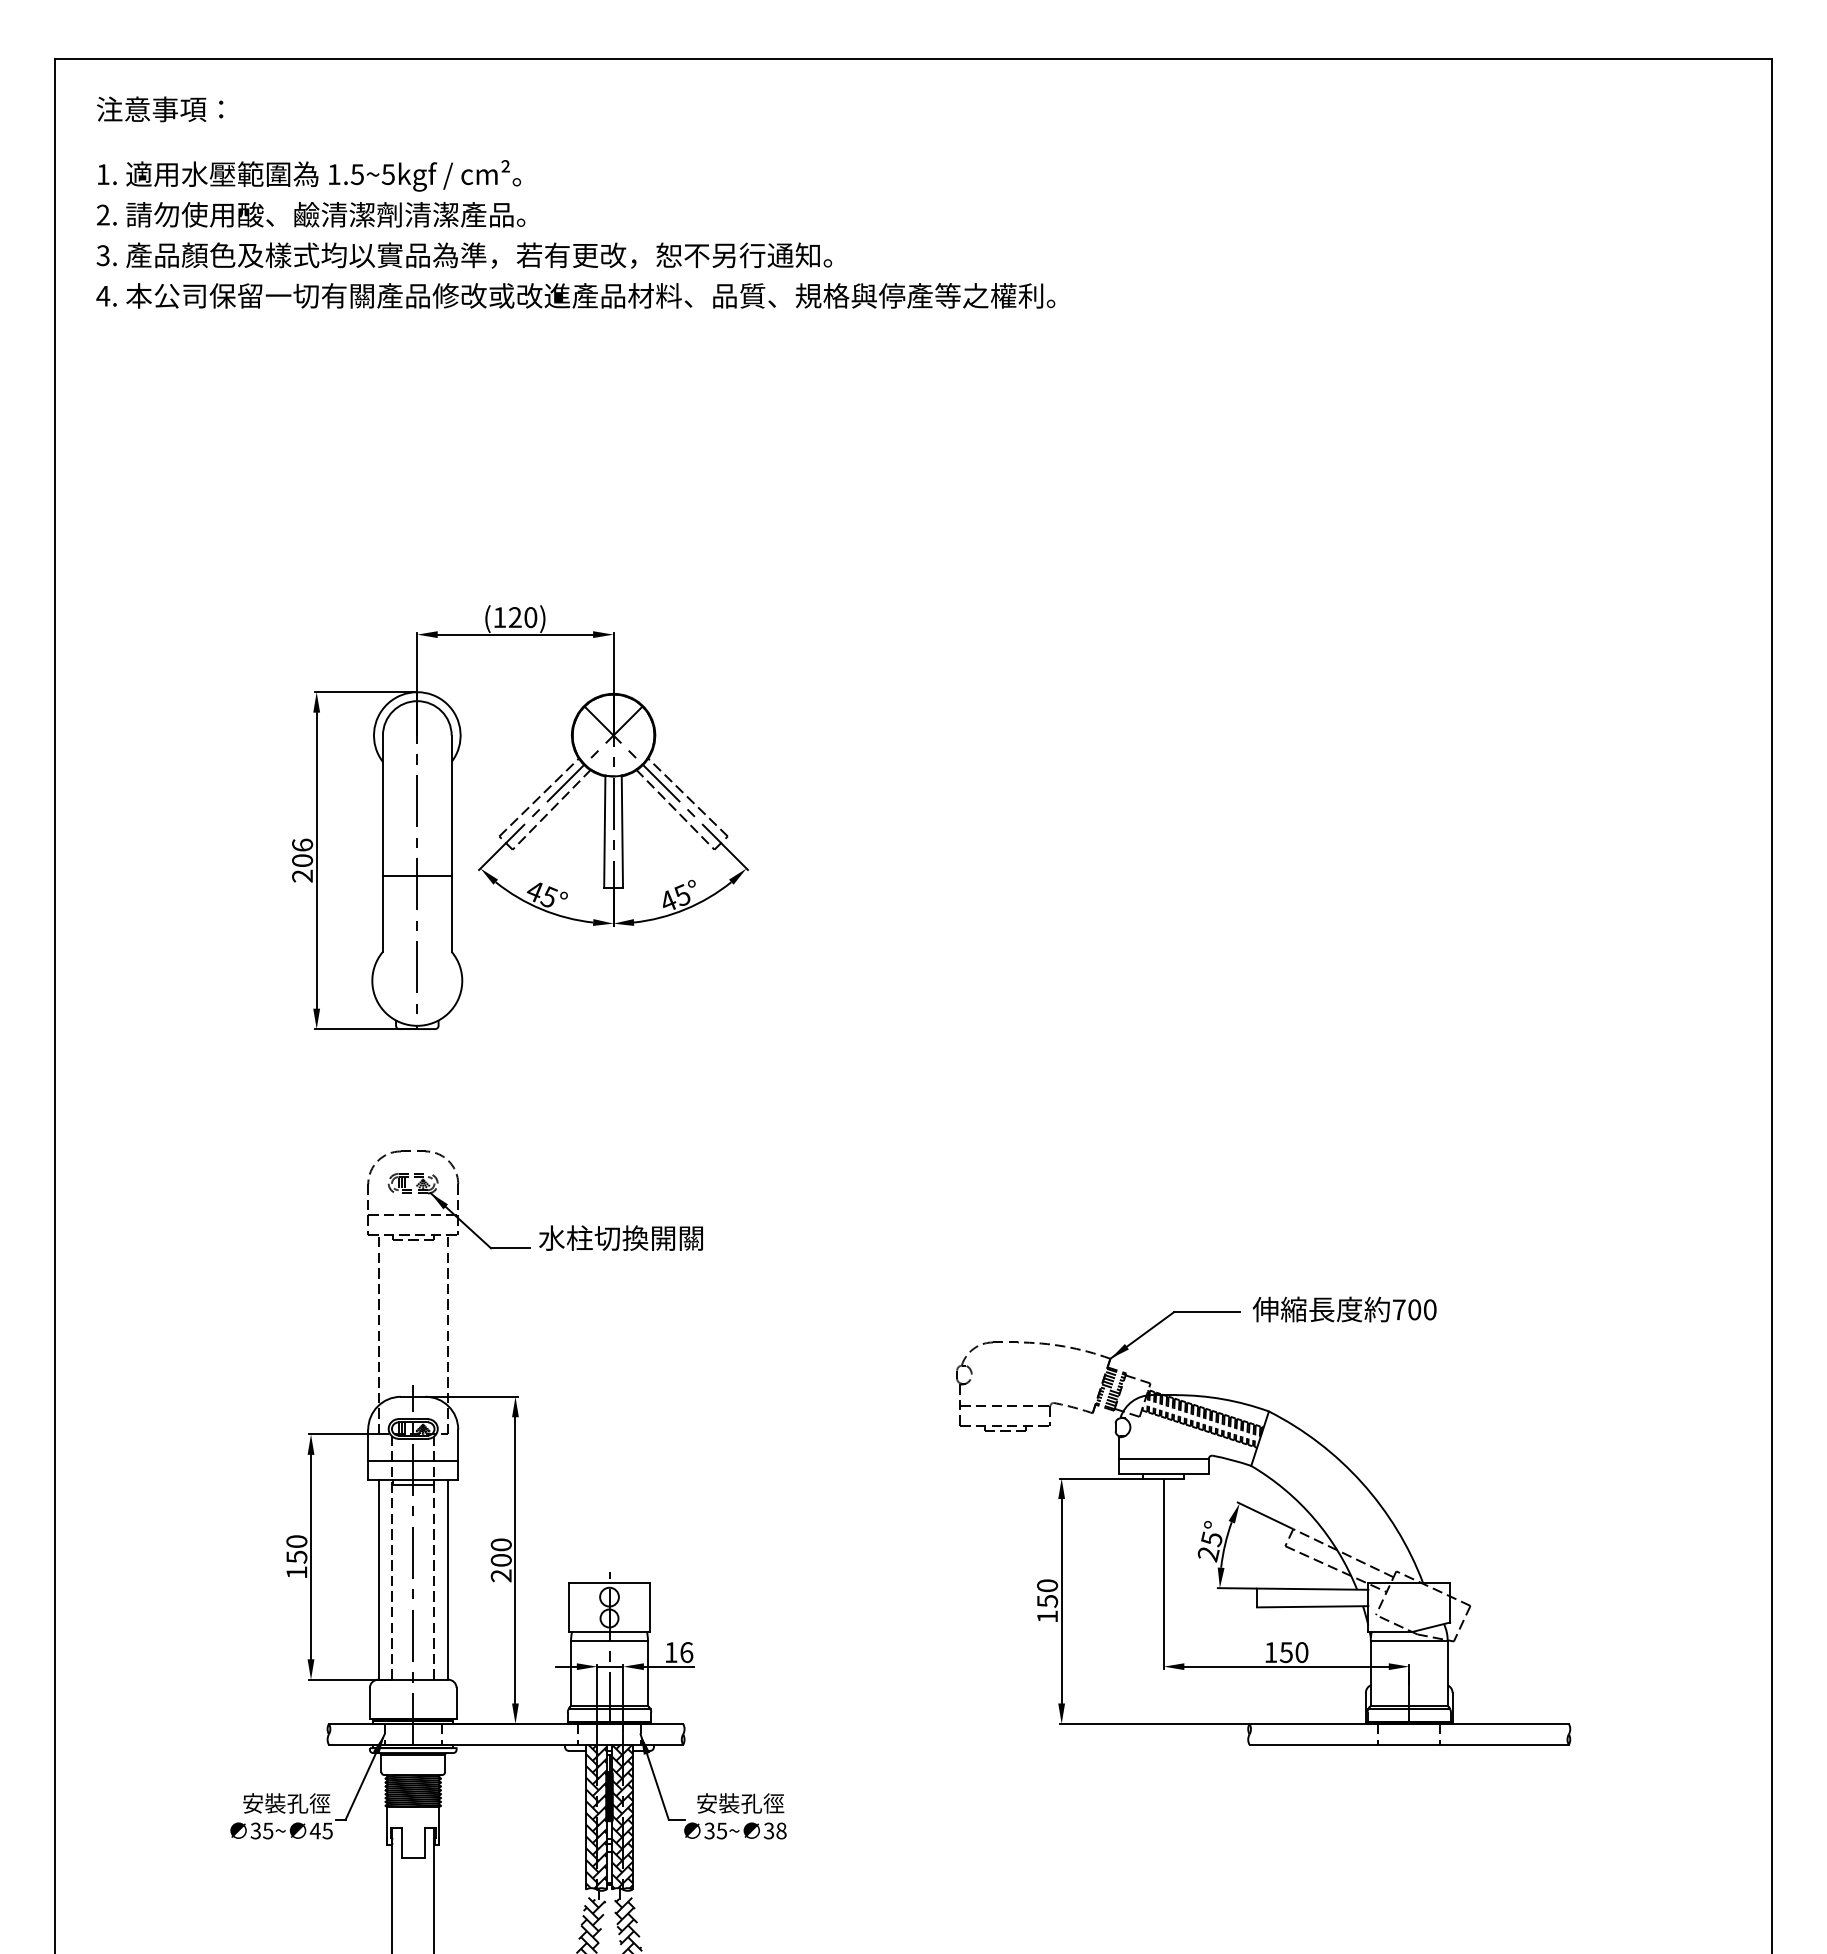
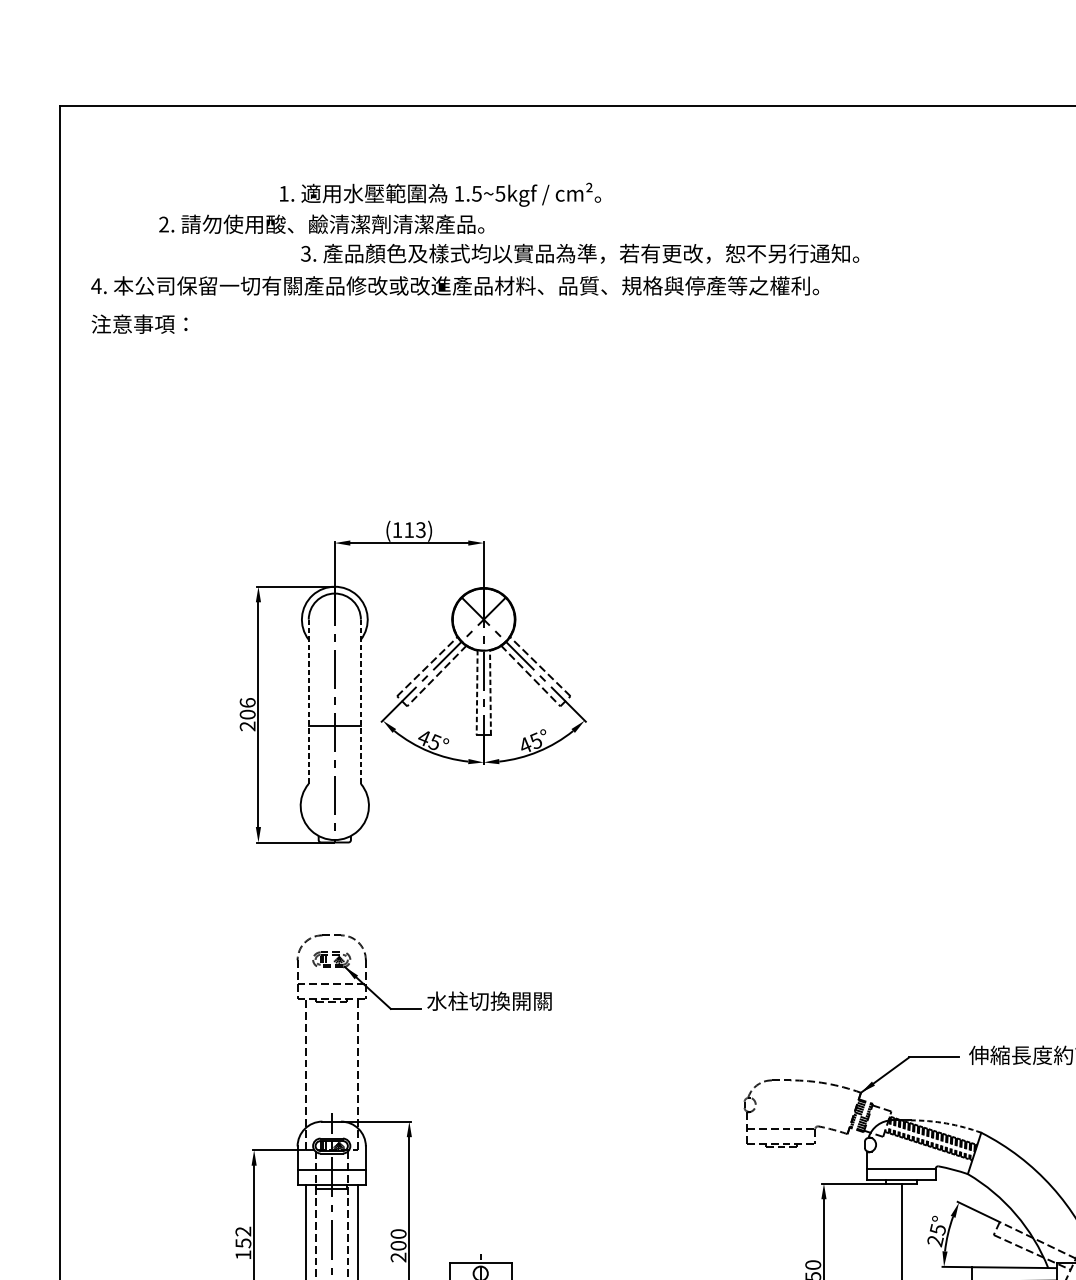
text: (160, 109) -> (139, 324), moved
text: (309, 175) -> (440, 194), moved
text: (311, 214) -> (322, 224), moved
text: (464, 255) -> (580, 253), moved
text: (523, 617) -> (415, 530), (120) -> (113)
line: (622, 831) -> (490, 692), solid -> dashed
line: (604, 832) -> (476, 693), solid -> dashed
line: (382, 844) -> (308, 702), solid -> dashed
line: (451, 844) -> (360, 702), solid -> dashed
arc: (1223, 1399) -> (946, 1123), solid -> dashed
text: (296, 1541) -> (243, 1231), 150 -> 152

